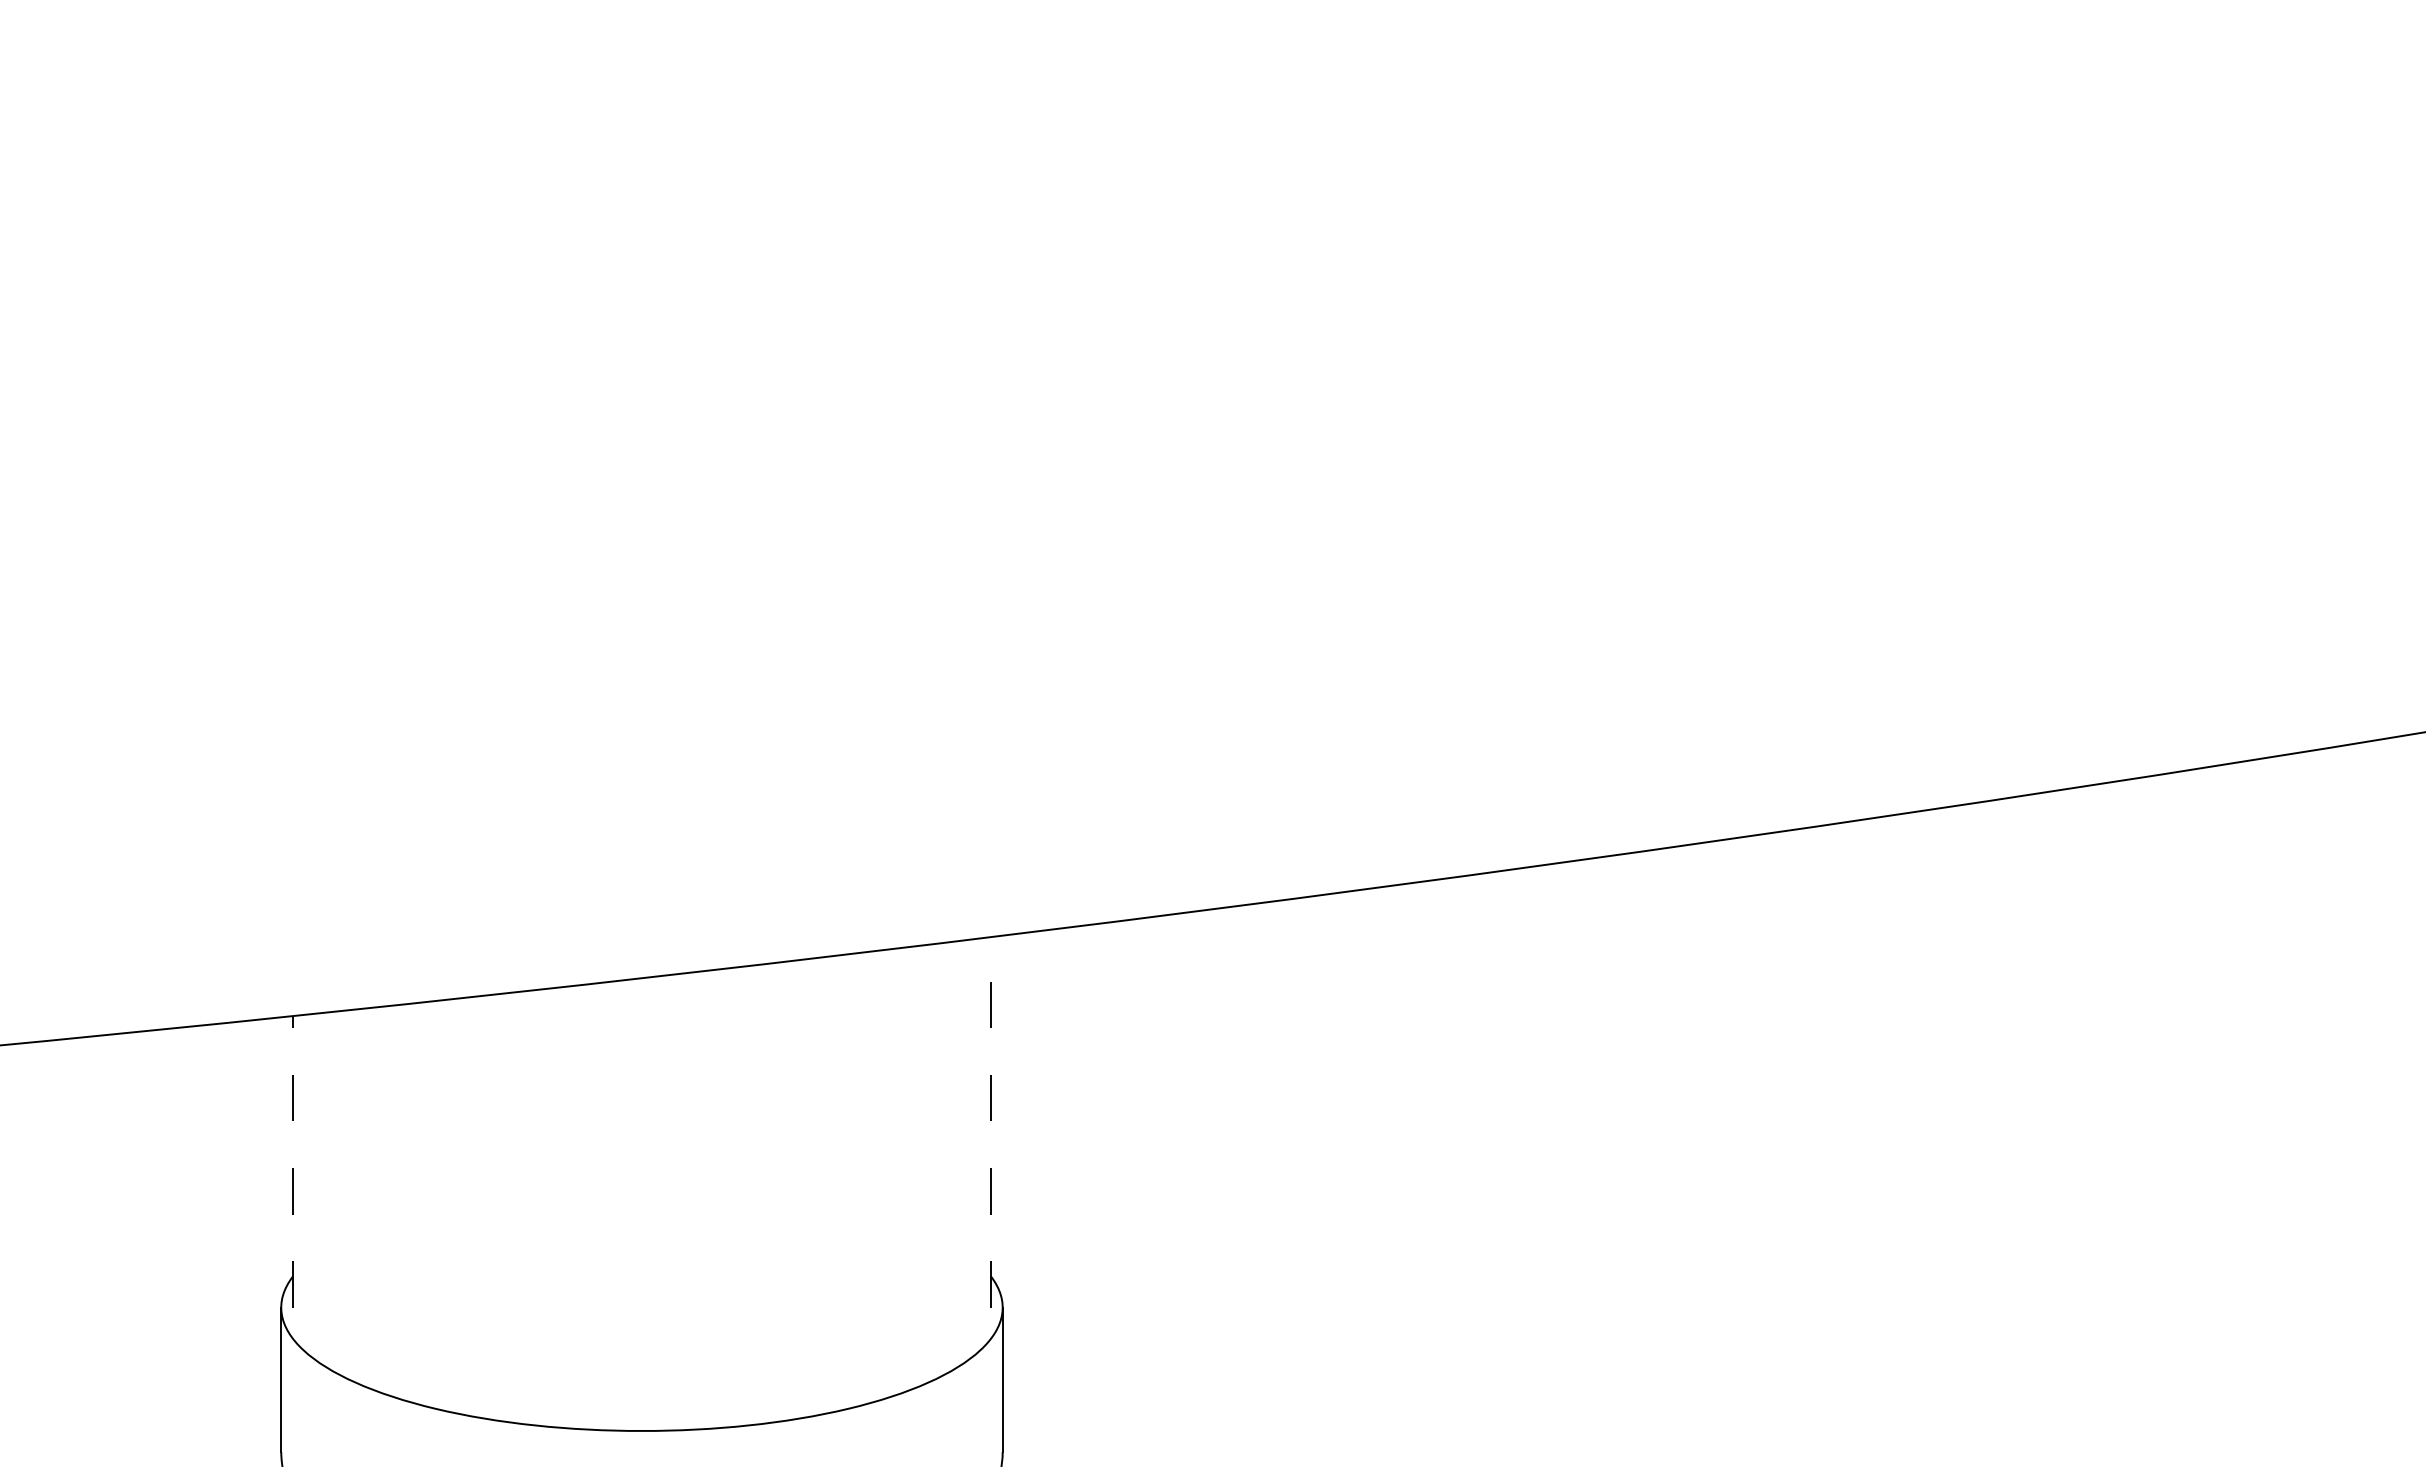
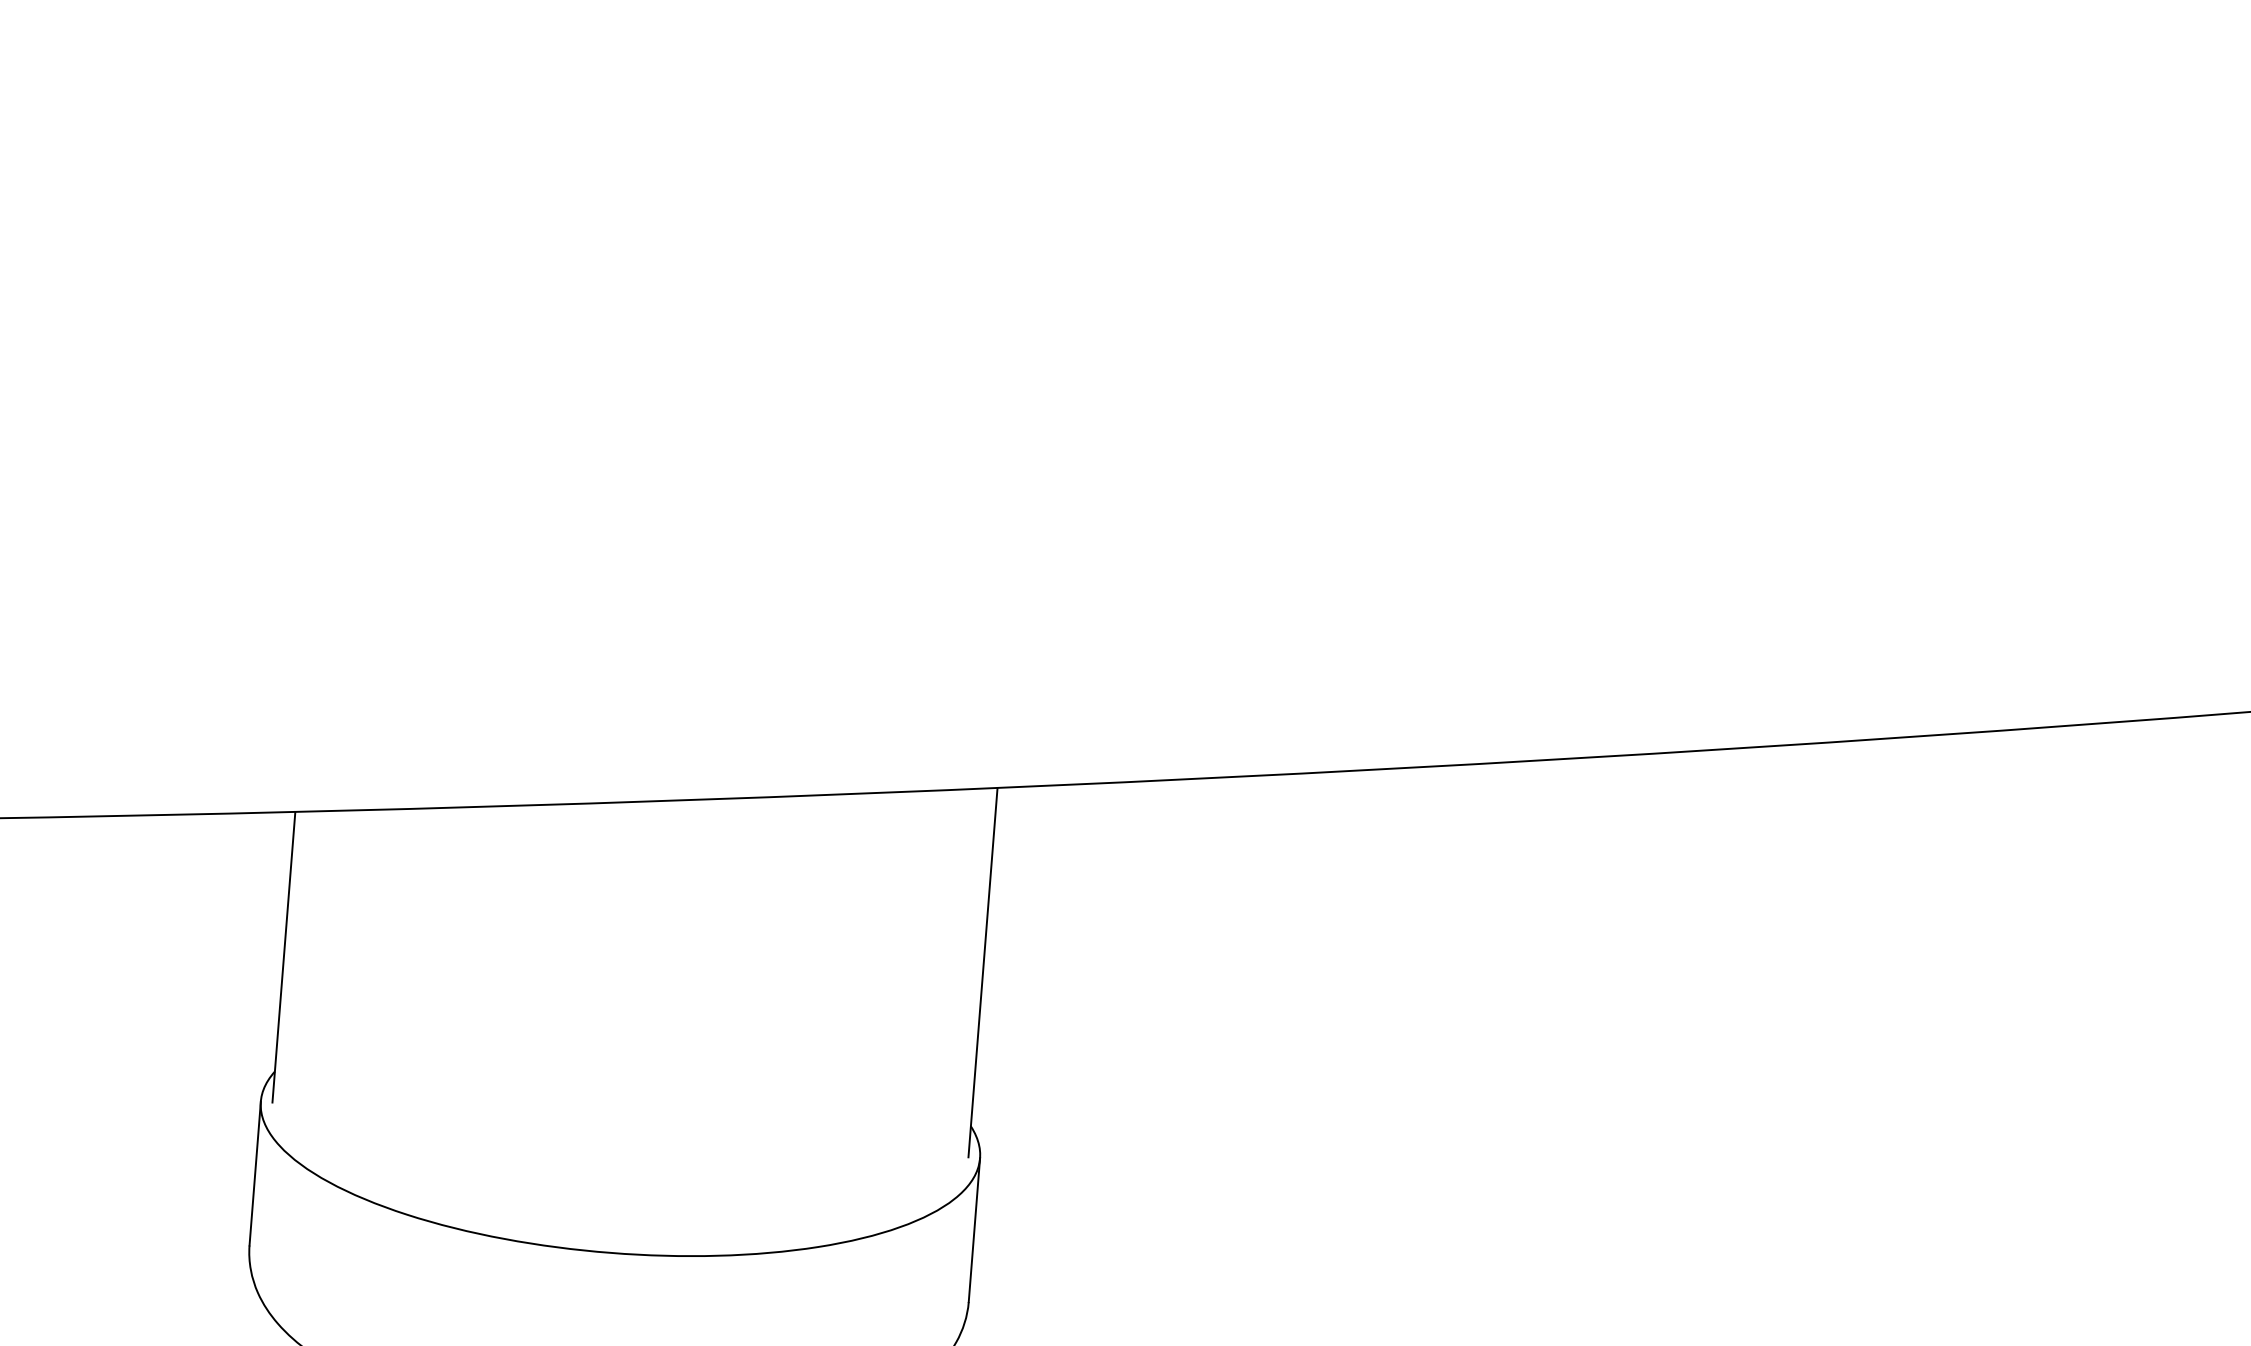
line: (991, 1121) -> (983, 971), dashed -> solid
line: (292, 1161) -> (283, 956), dashed -> solid

